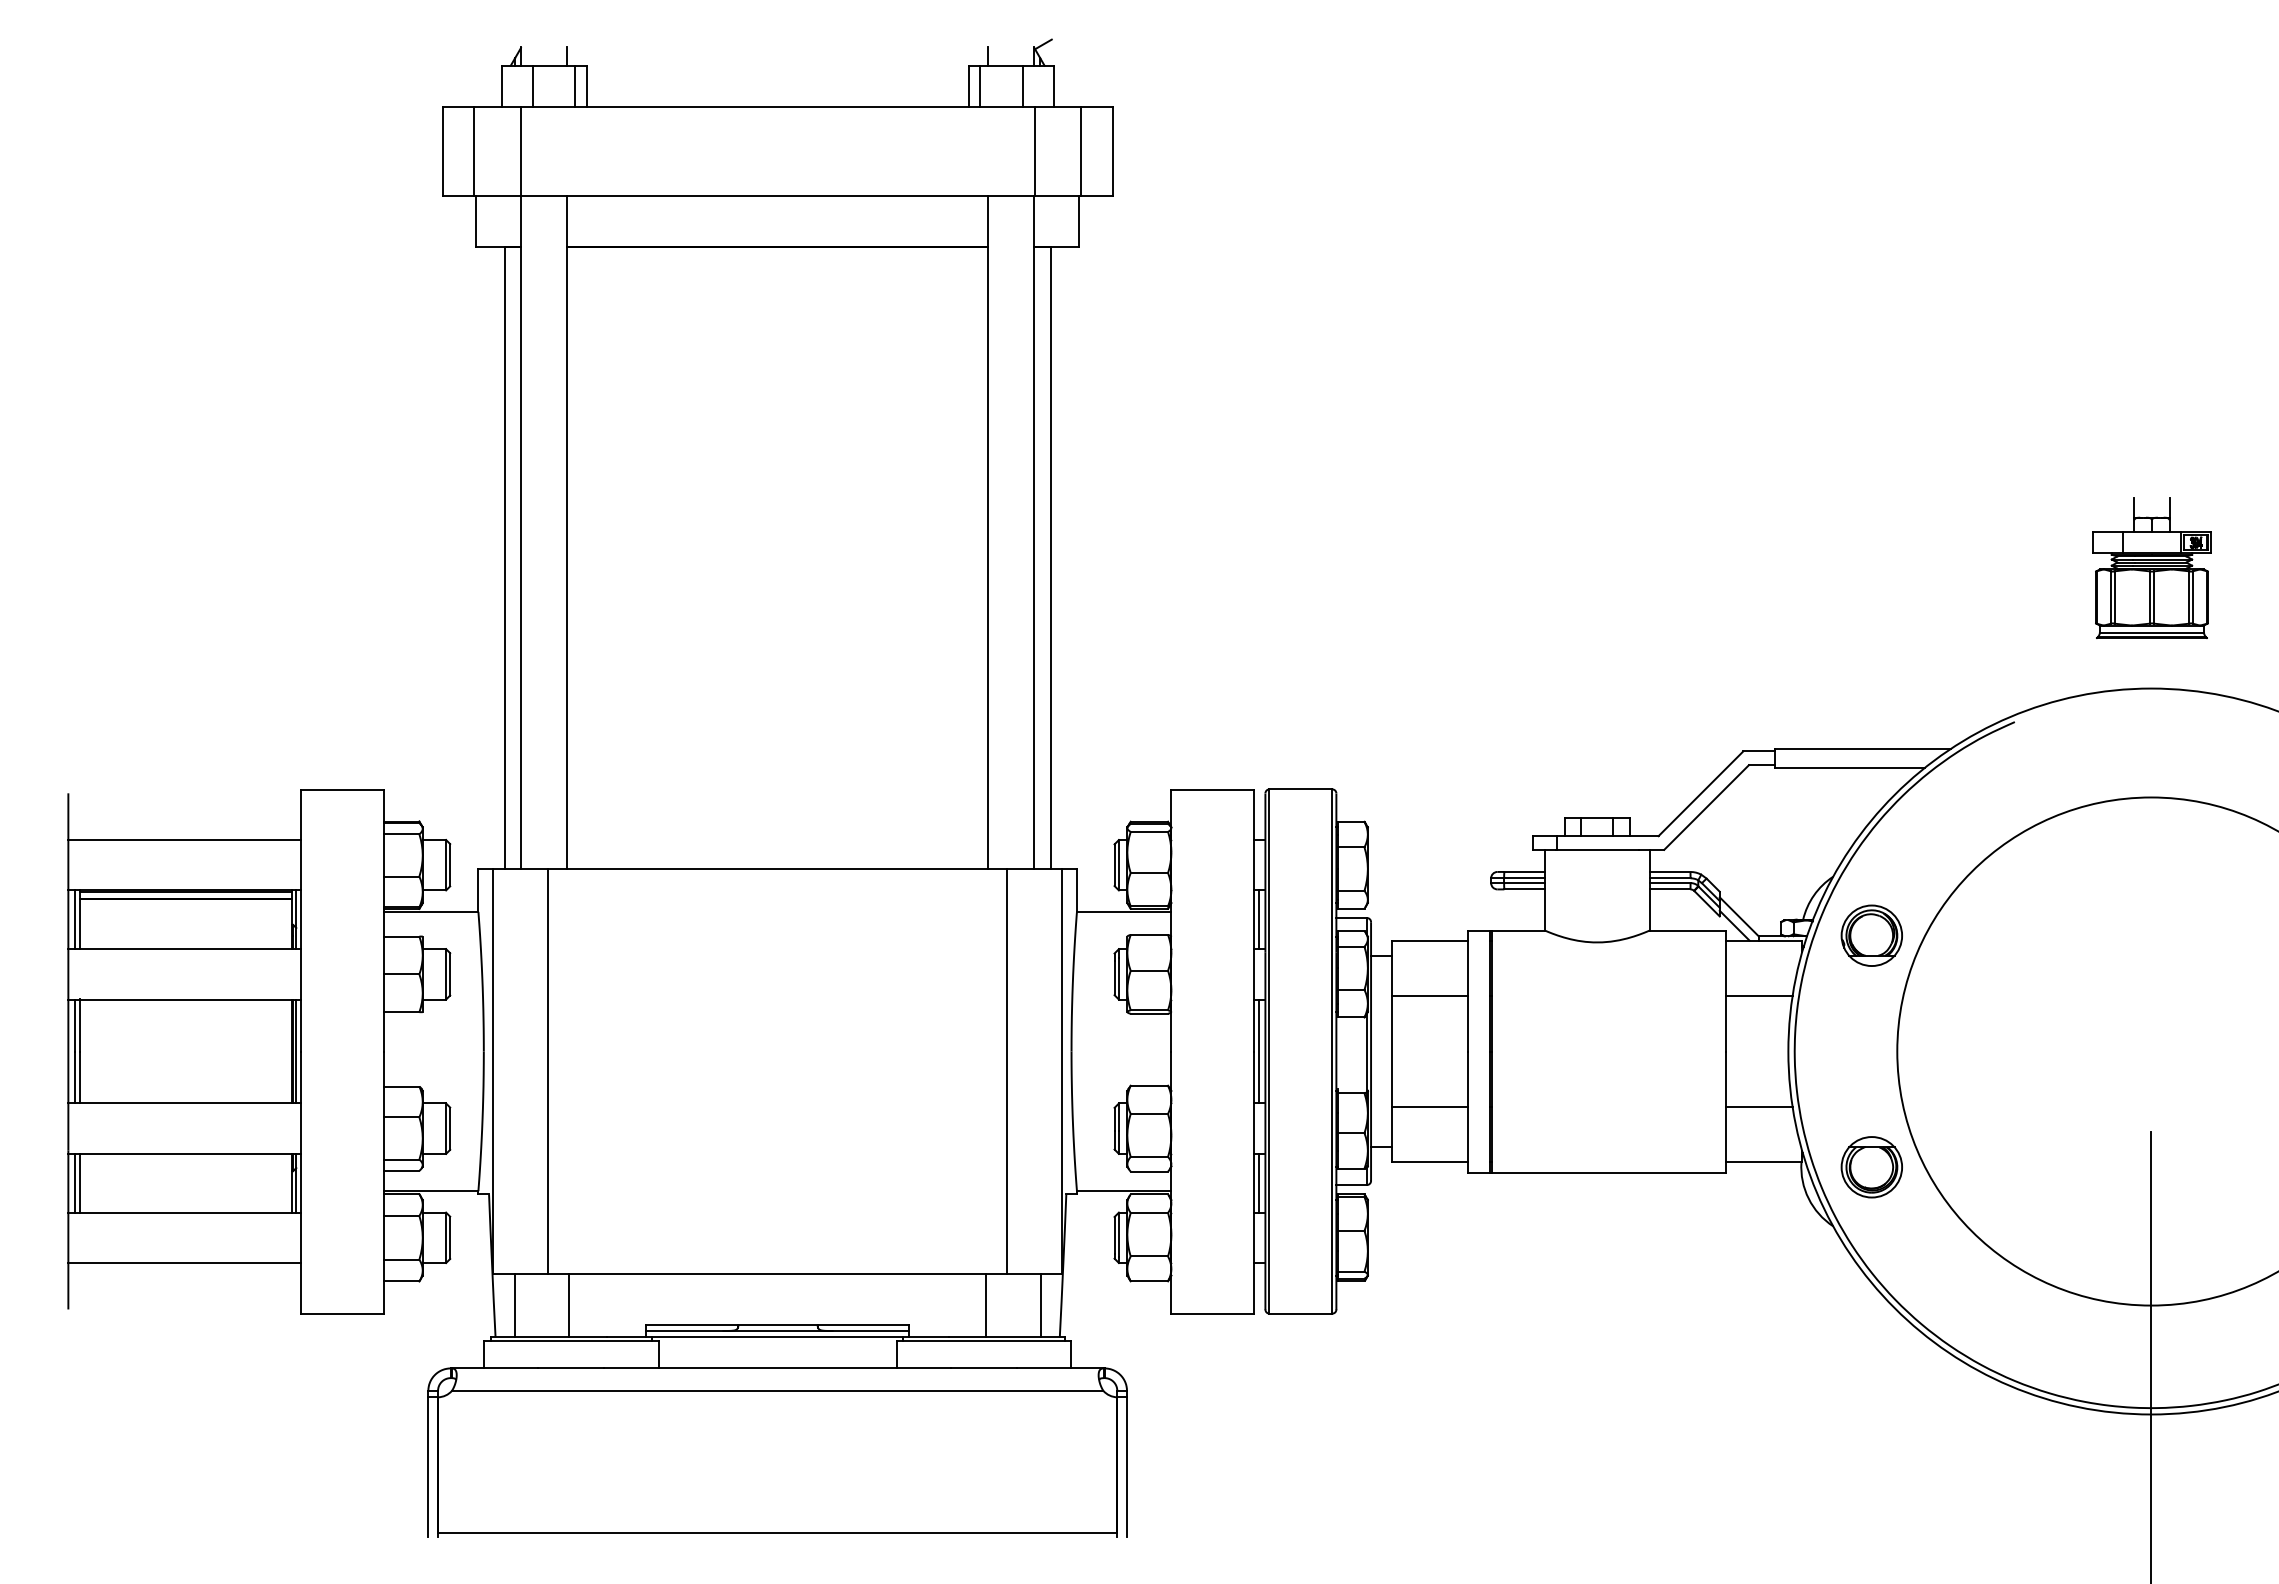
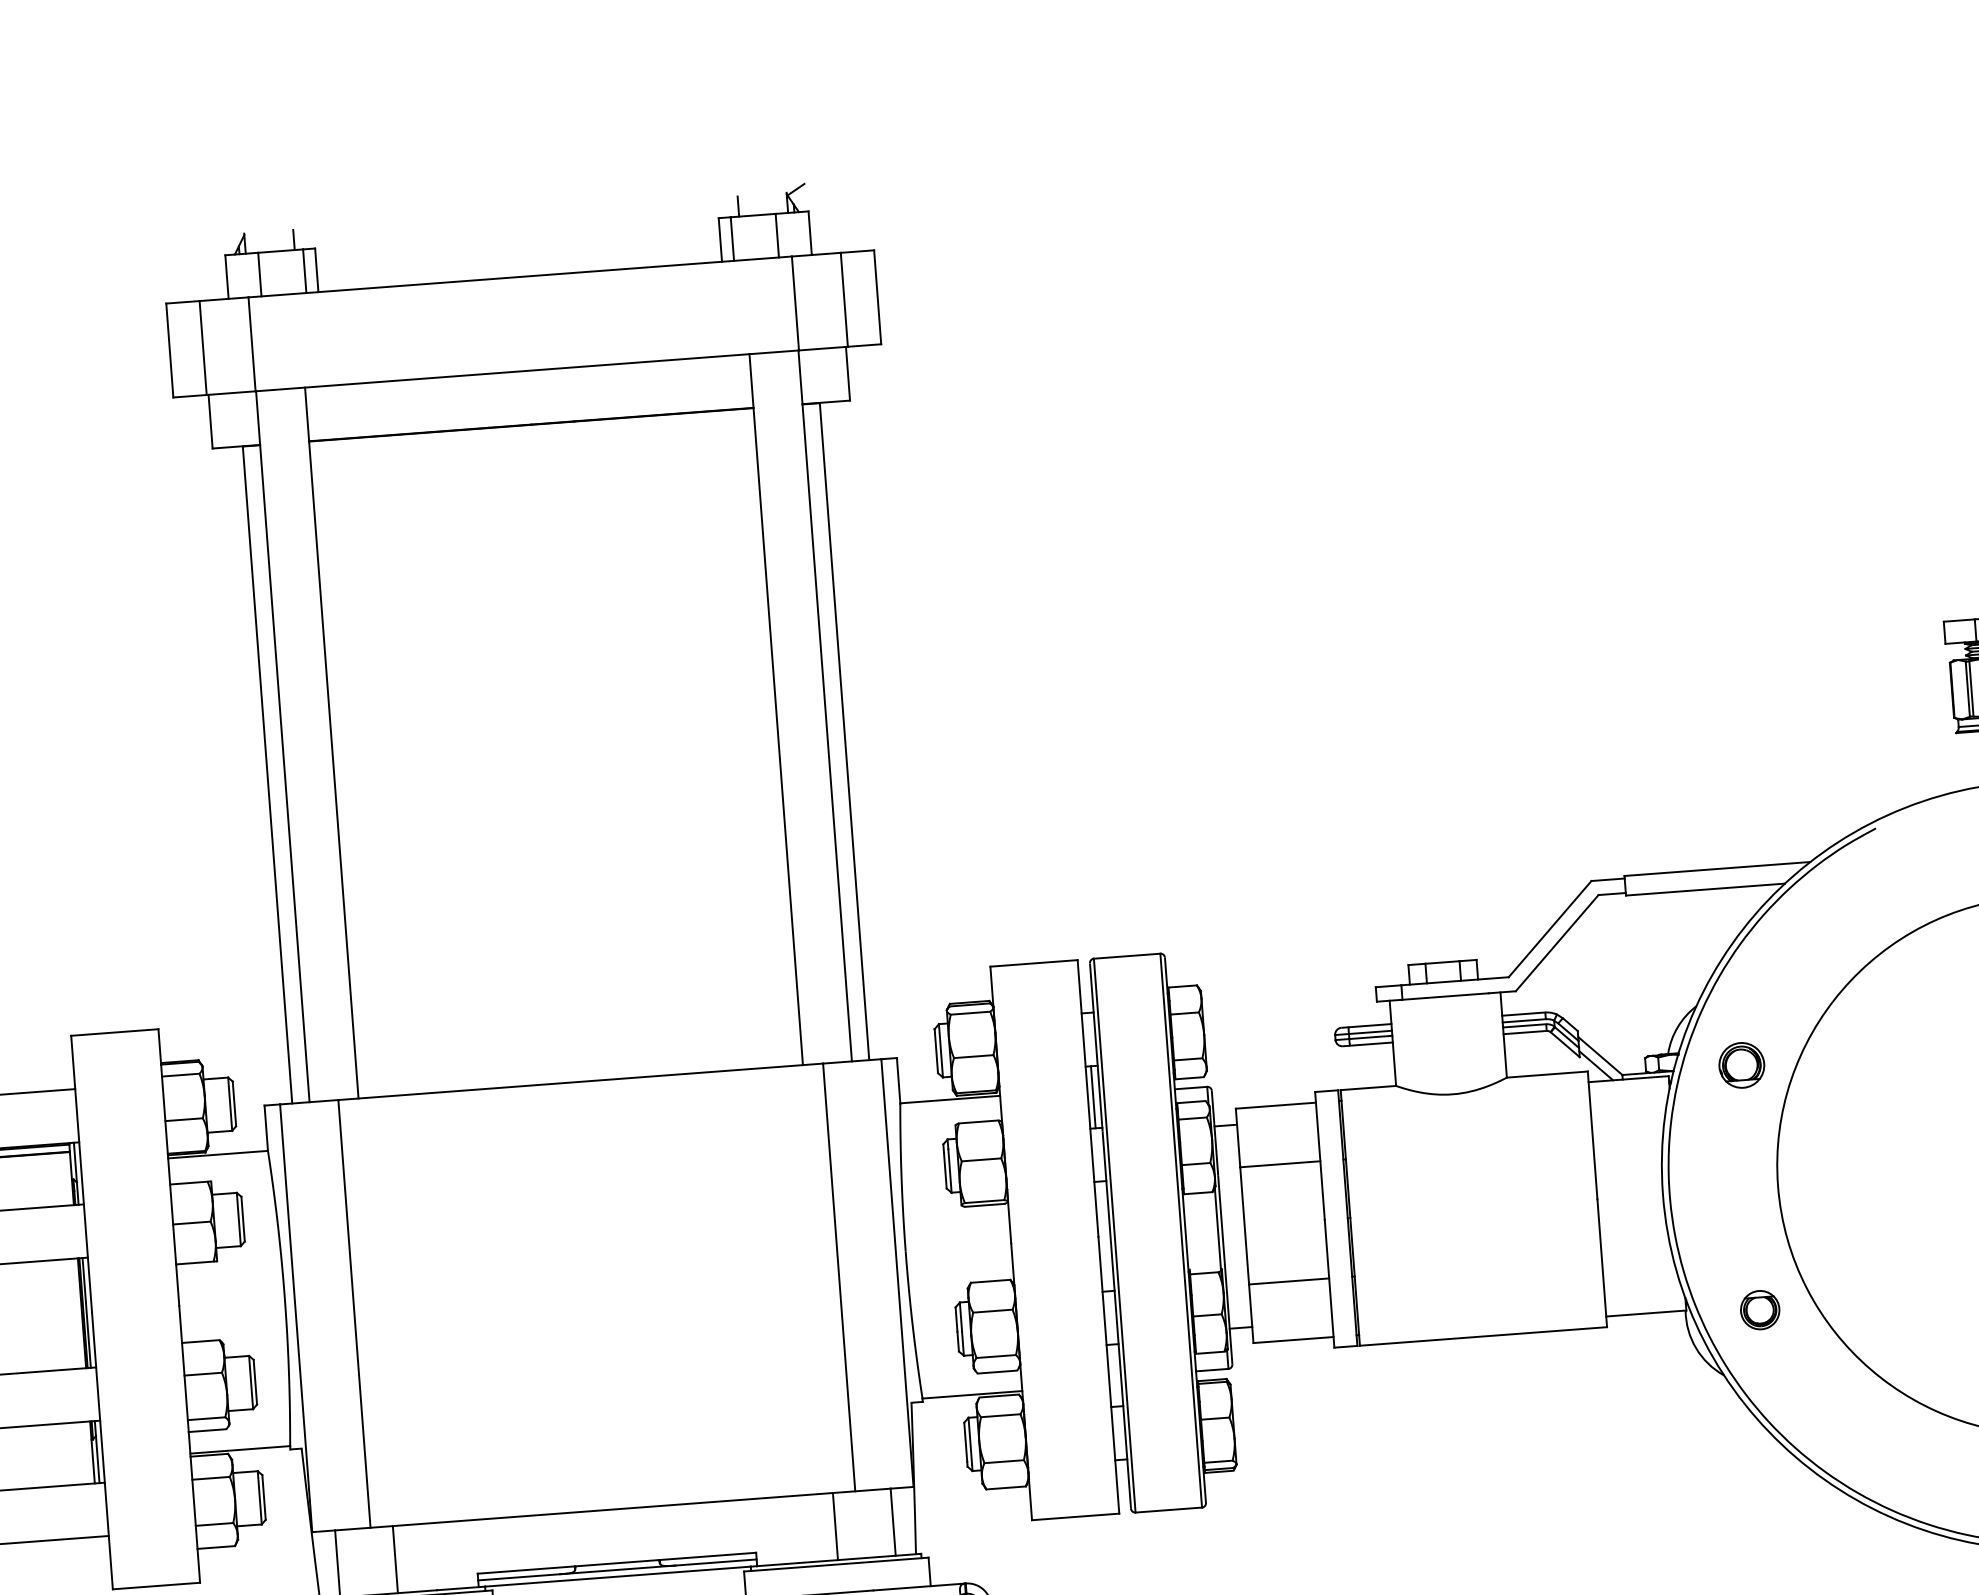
part: (1871, 935) -> (1741, 1065), size x0.7
line: (1759, 996) -> (1628, 1138), removed
line: (1259, 1051) -> (1104, 1236), removed
line: (1759, 1106) -> (1636, 1254), removed
part: (1871, 1167) -> (1759, 1310), size x0.6
line: (1259, 1182) -> (1114, 1374), removed

